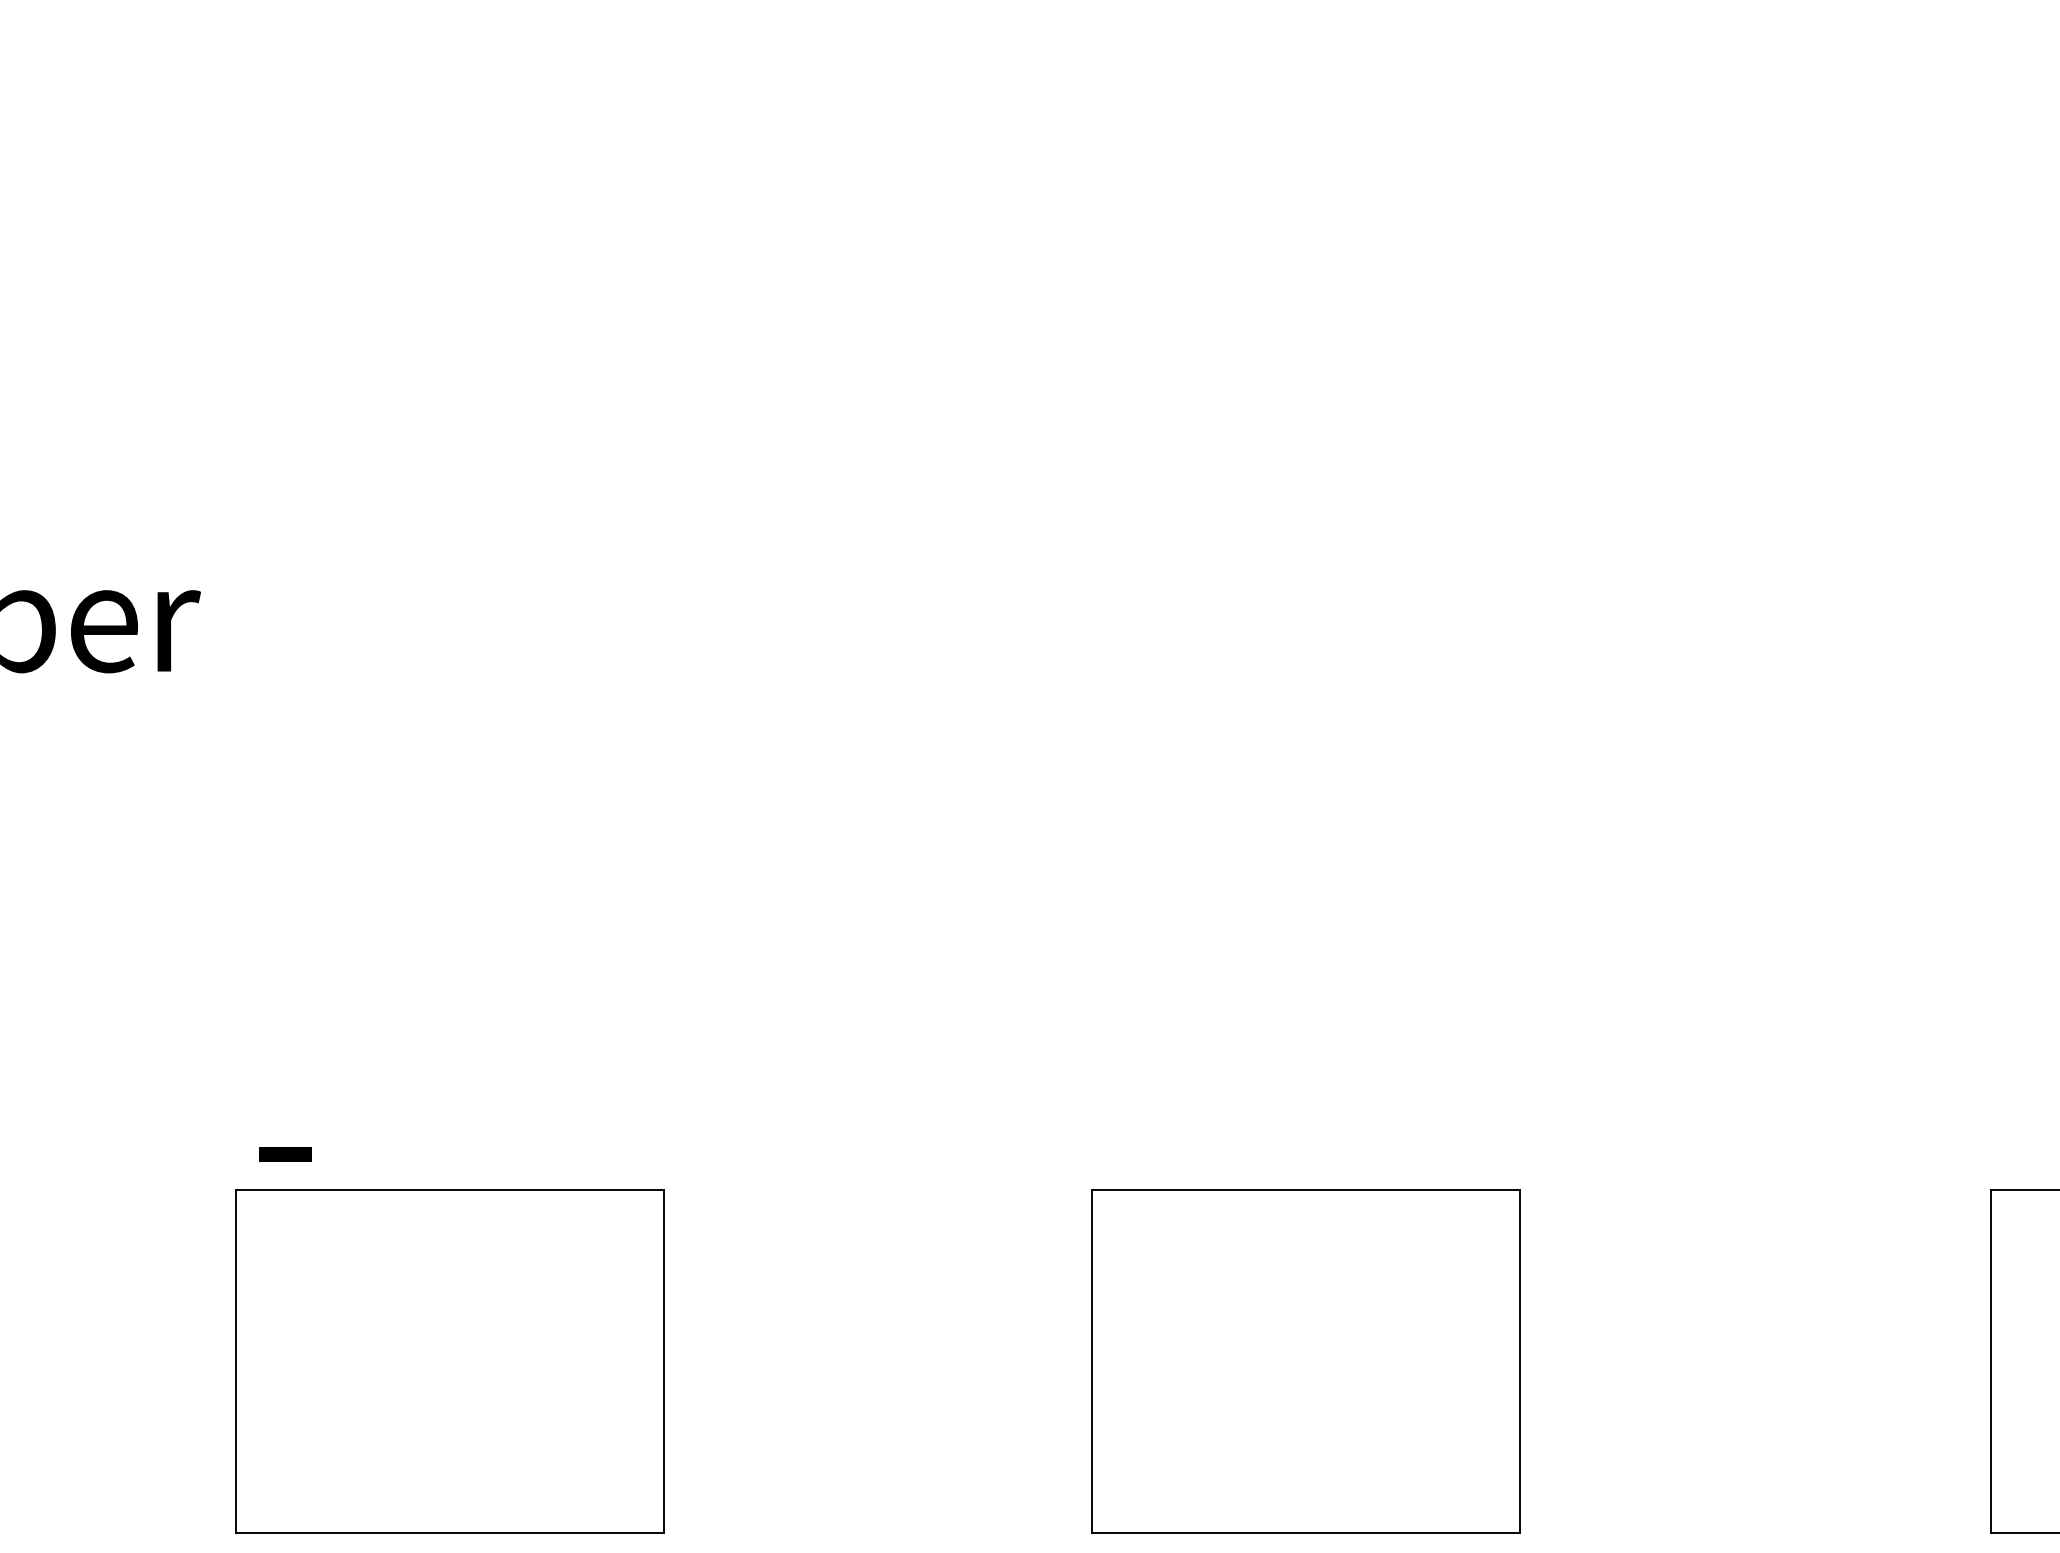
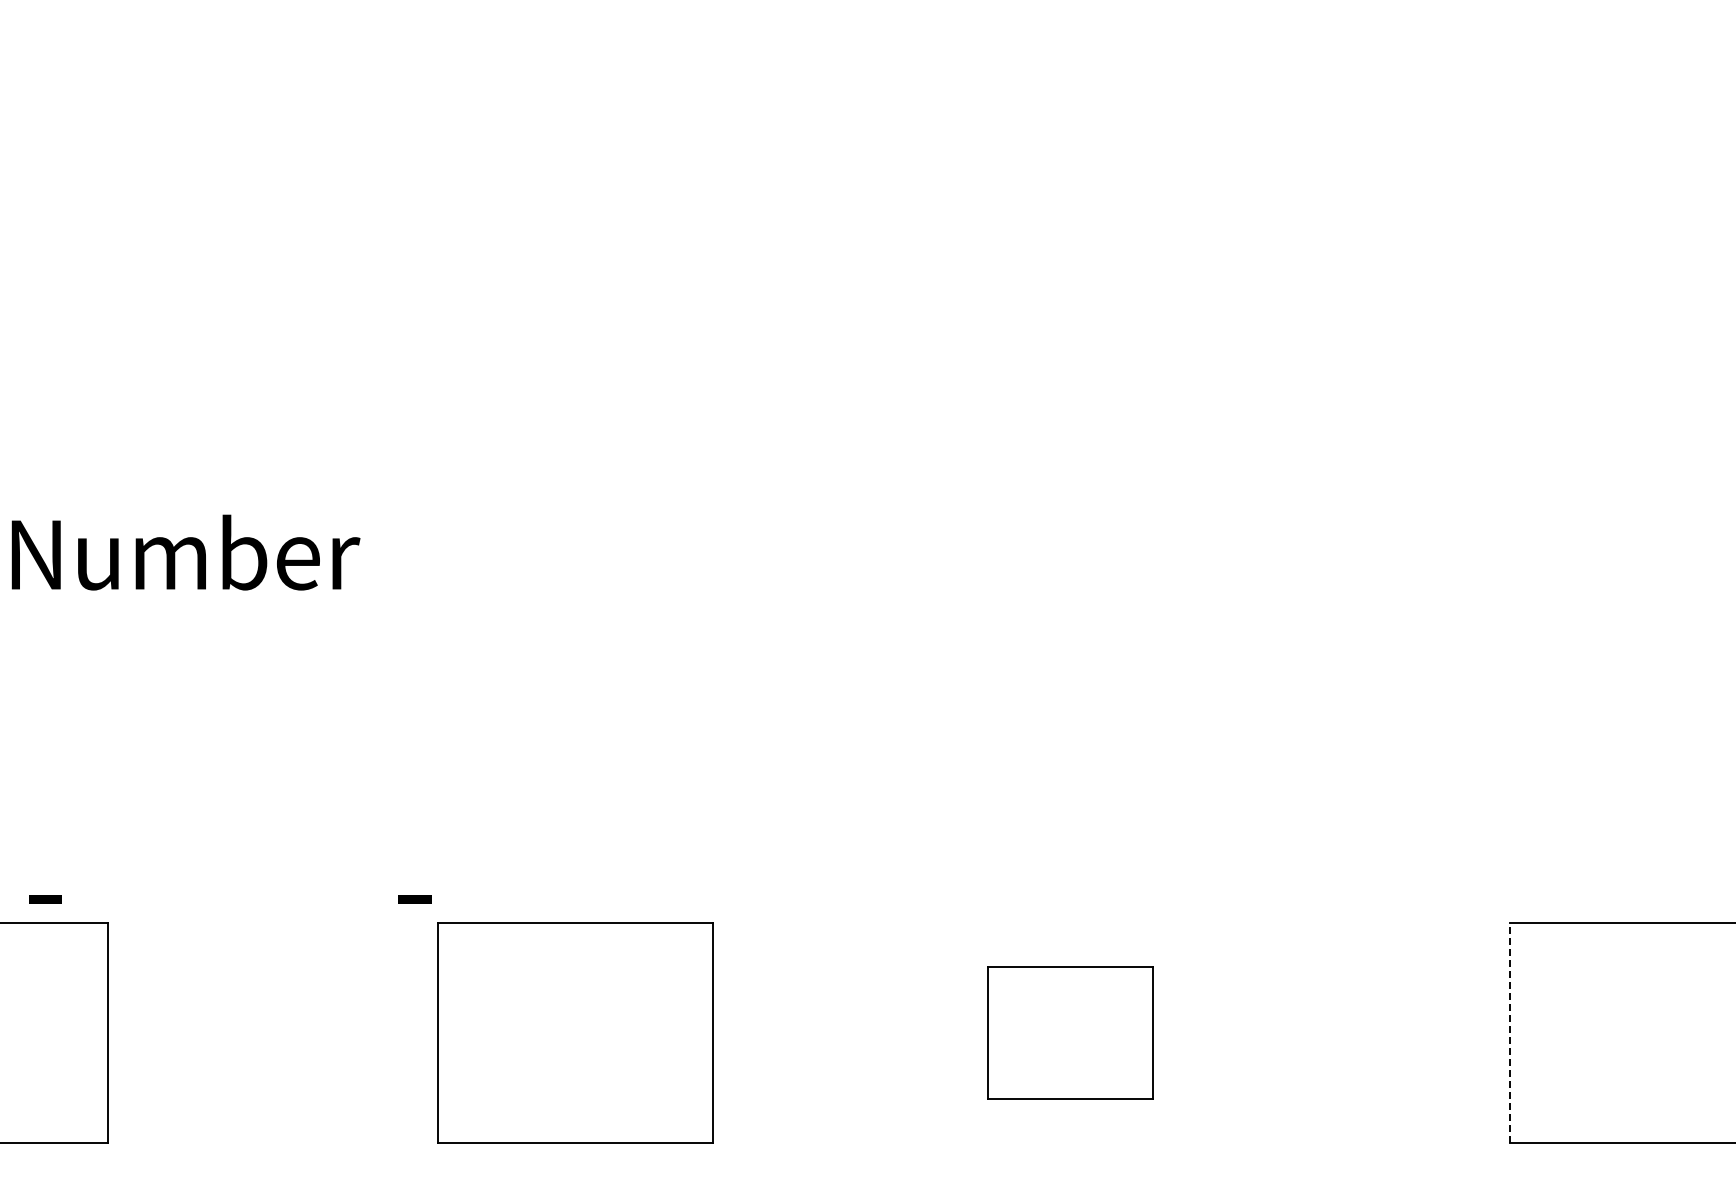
part: (450, 1361) -> (575, 1032), moved
part: (1306, 1361) -> (1070, 1032), size x0.6
line: (1991, 1361) -> (1510, 1032), solid -> dashed

